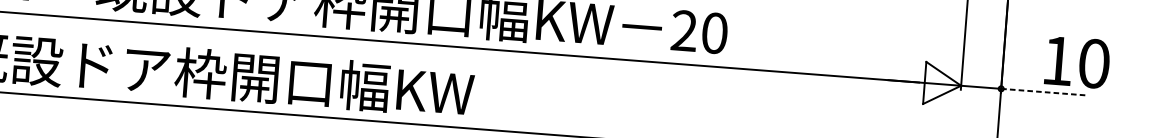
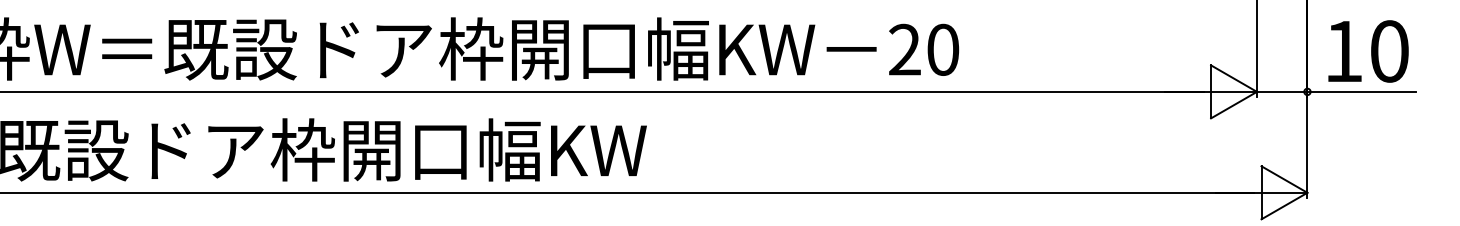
text: (1077, 62) -> (1368, 51), moved
line: (1044, 91) -> (1362, 91), dashed -> solid

